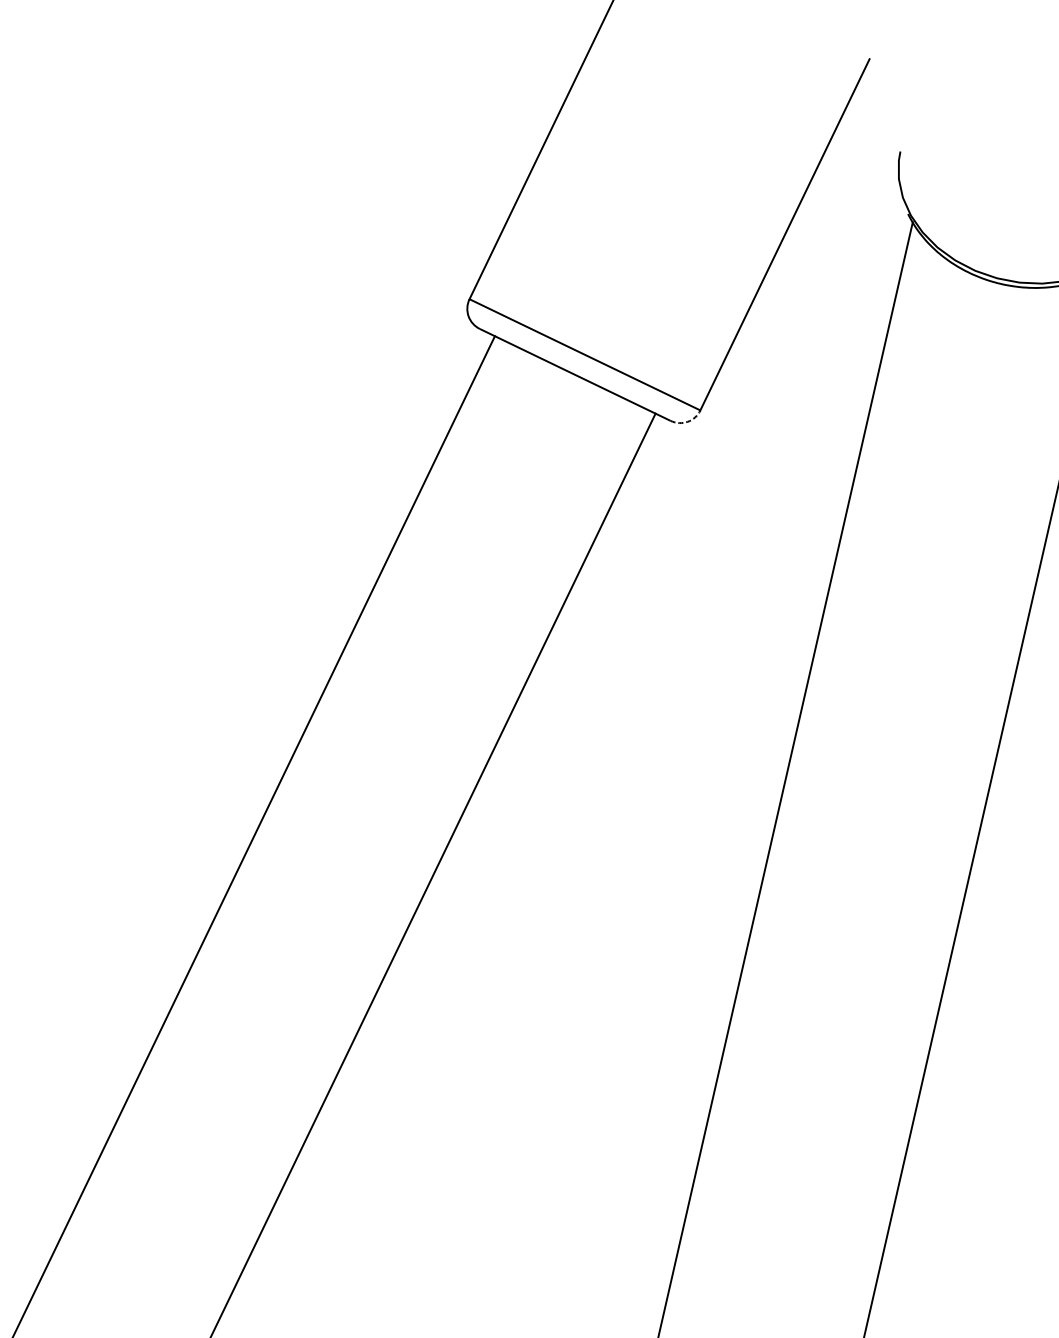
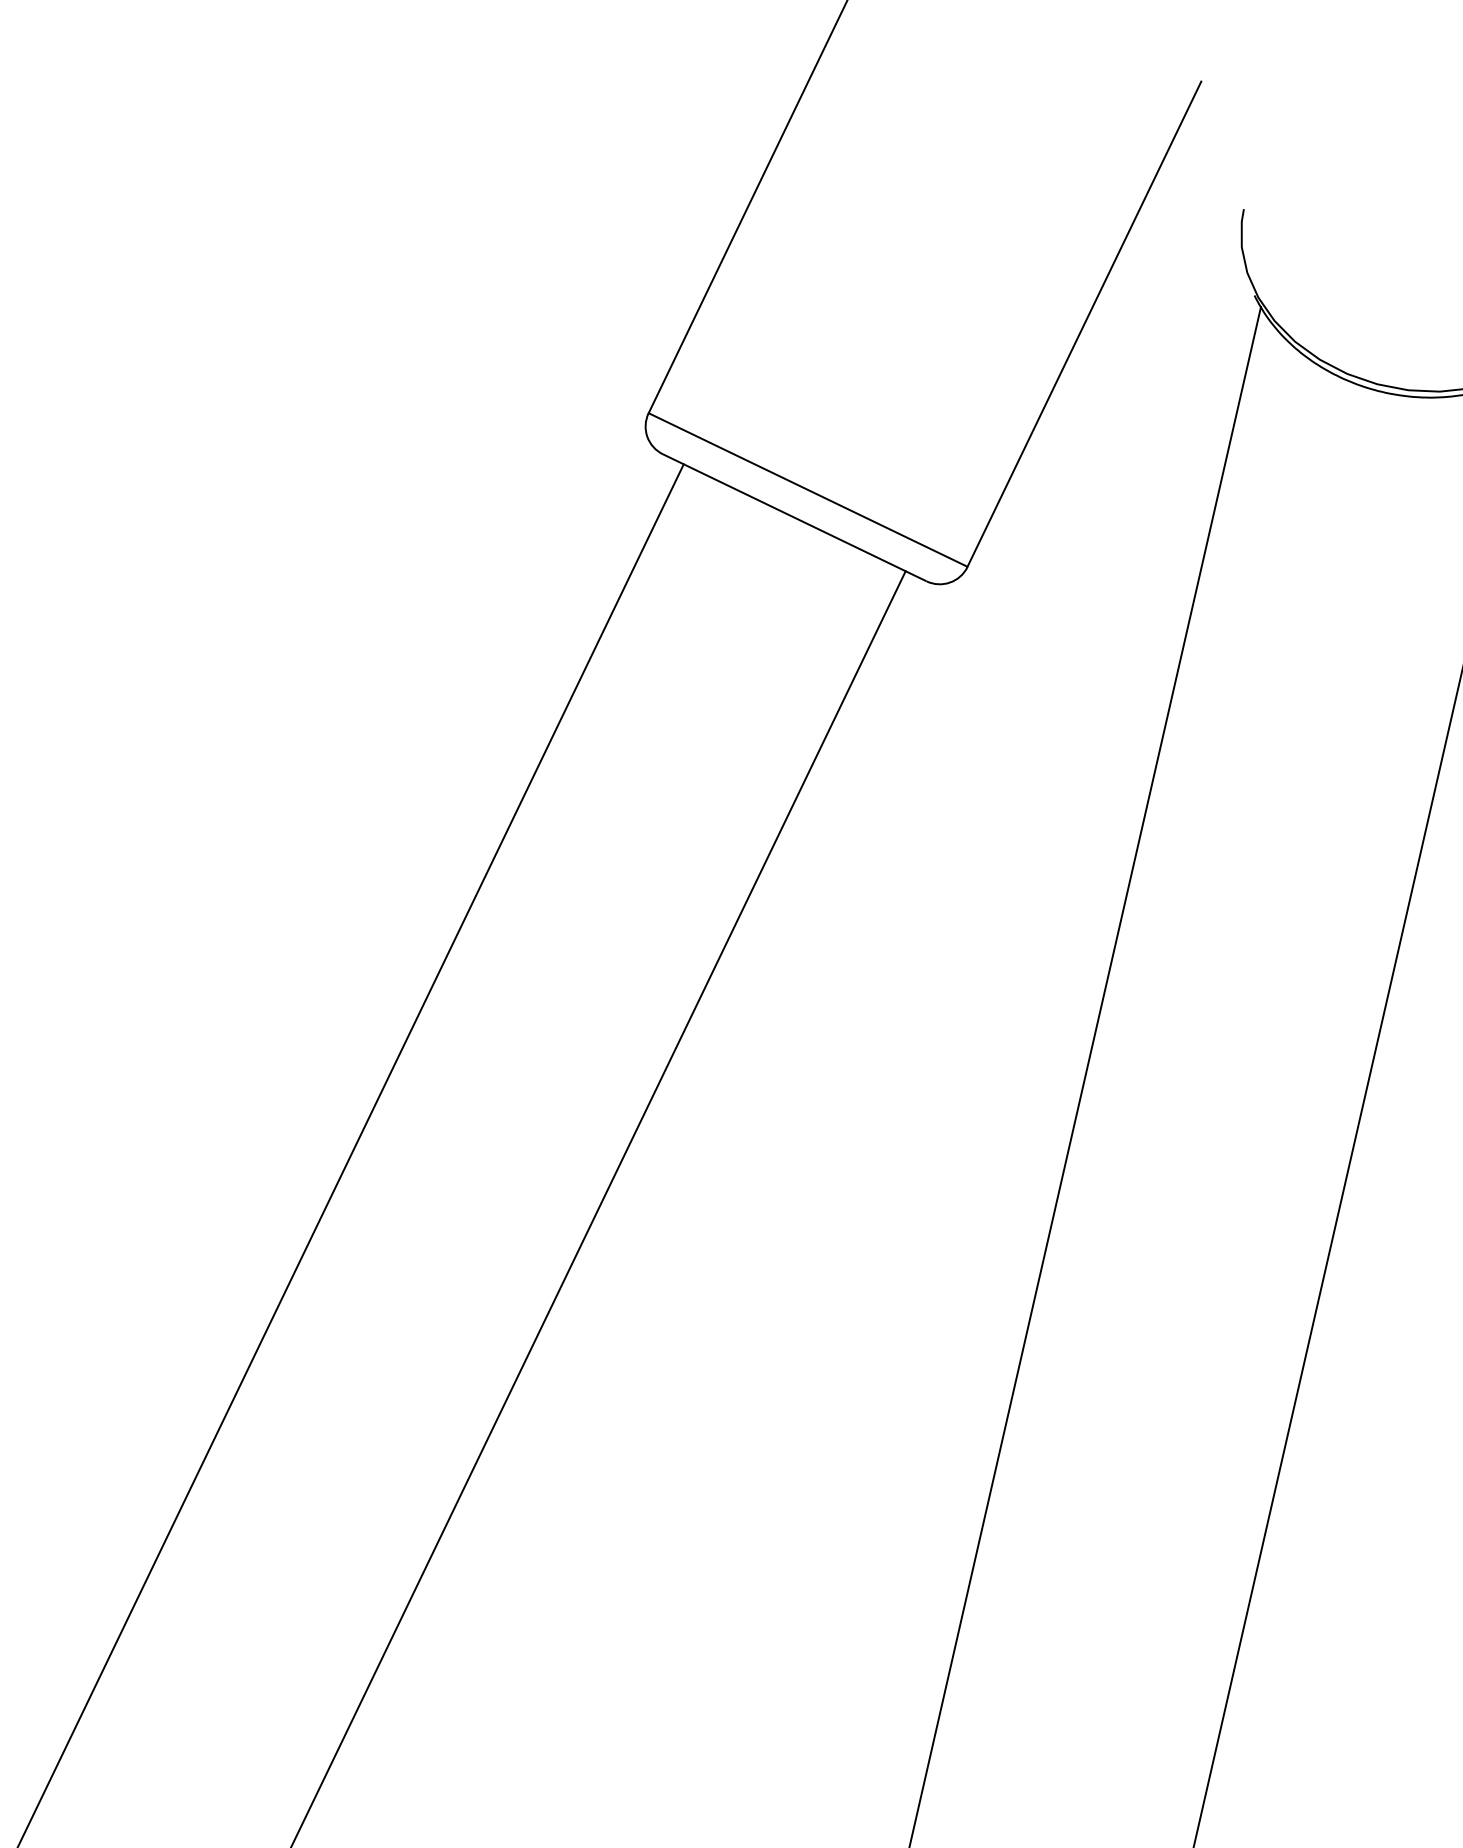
arc: (688, 421) -> (950, 582), dashed -> solid

